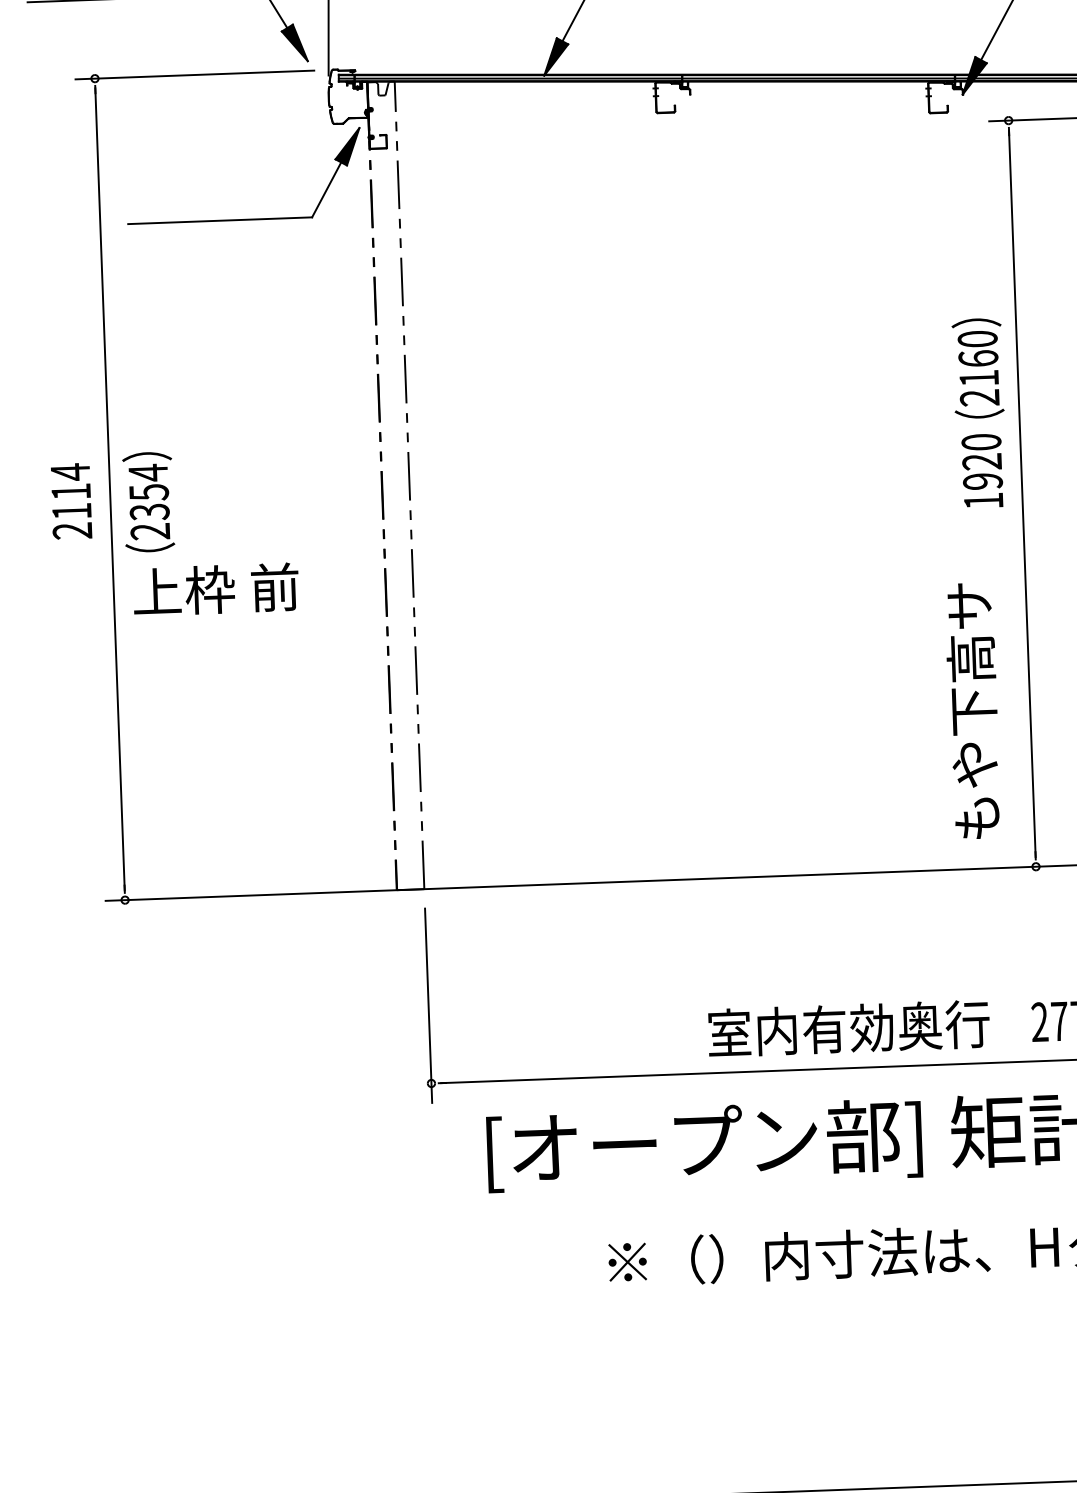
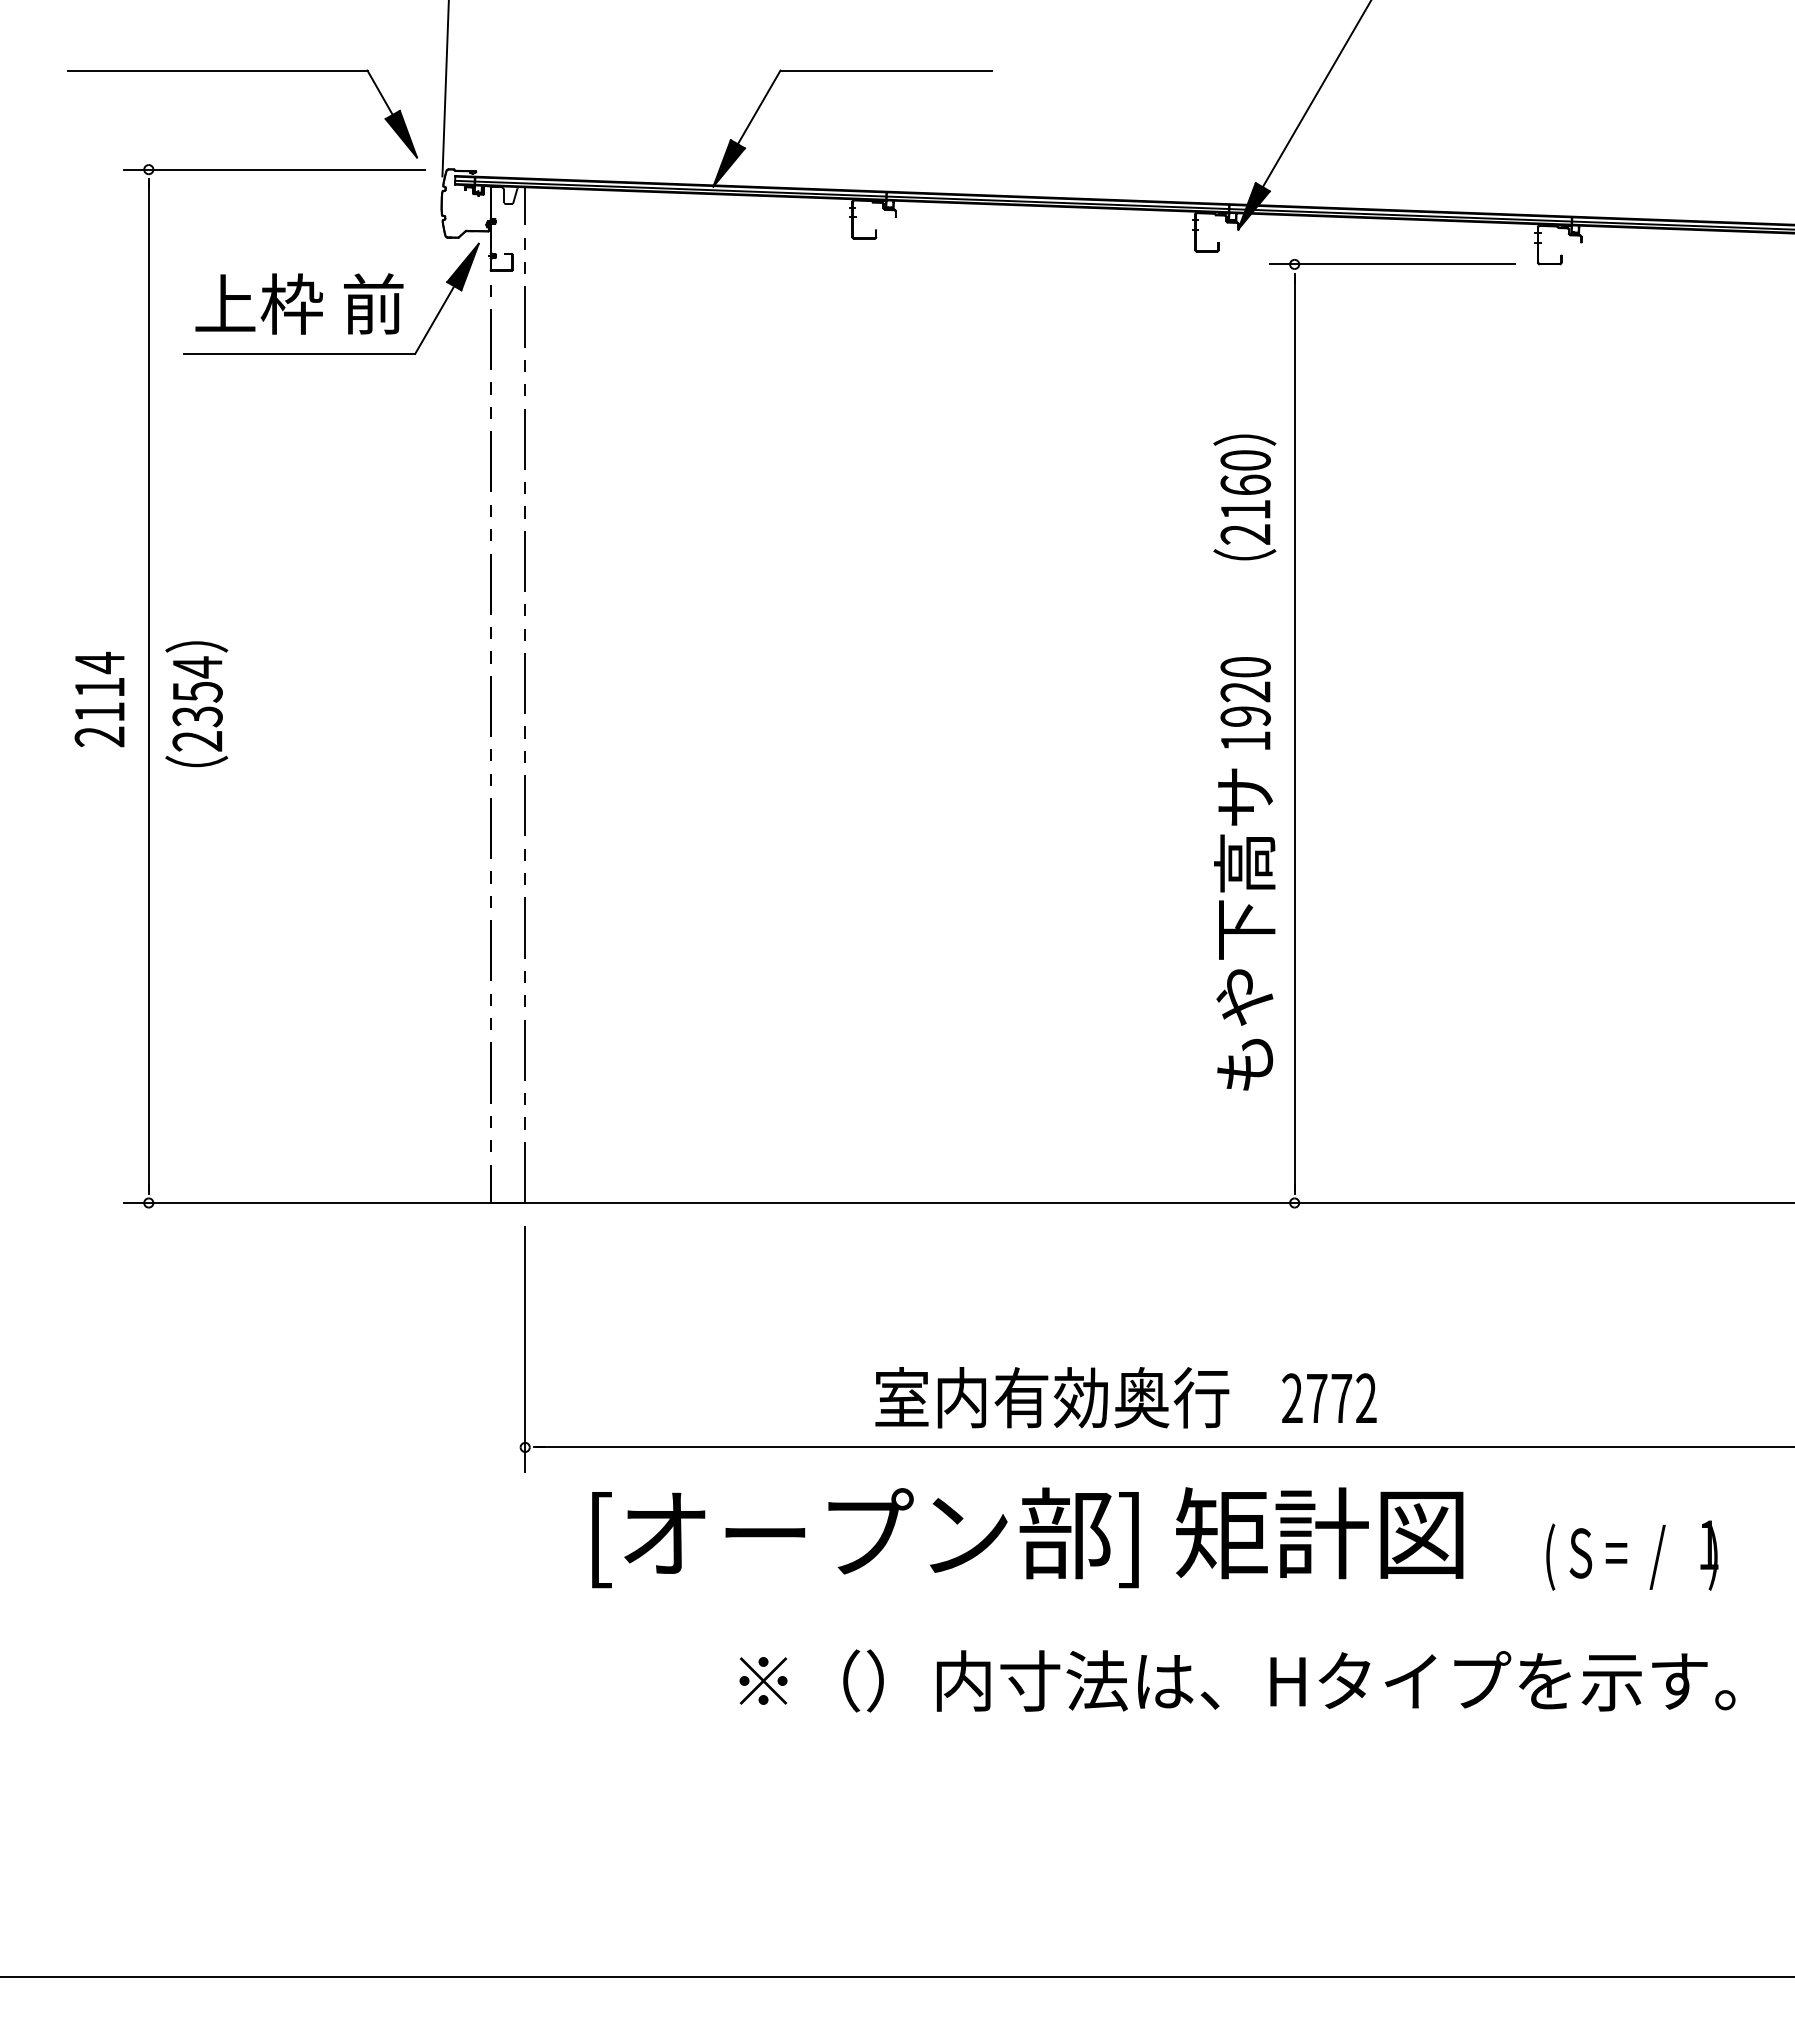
text: (977, 368) -> (1244, 497), moved
text: (216, 589) -> (299, 303), moved
text: (972, 711) -> (1244, 929), moved

